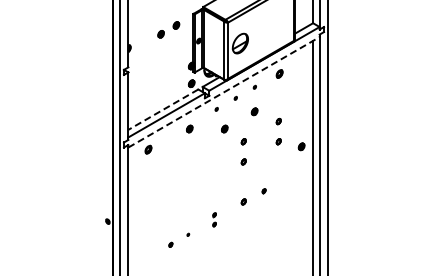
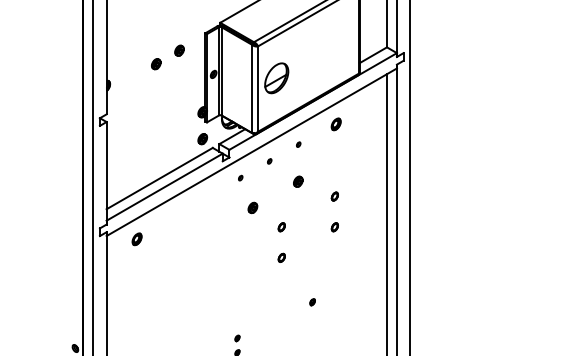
line: (224, 92) -> (252, 152), dashed -> solid
line: (162, 109) -> (158, 178), dashed -> solid
part: (189, 128) -> (199, 207), removed
part: (301, 146) -> (369, 234), removed
part: (243, 201) -> (281, 317), removed

